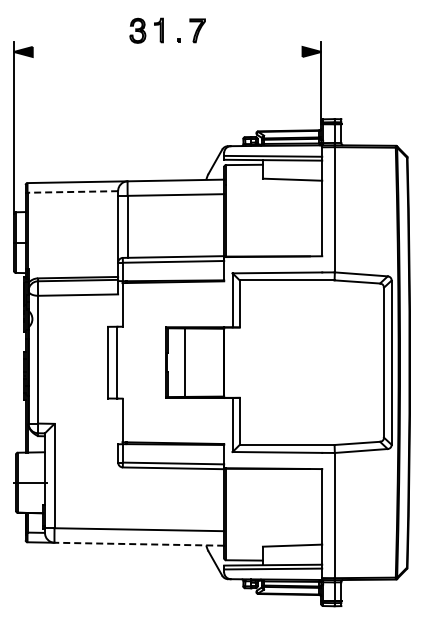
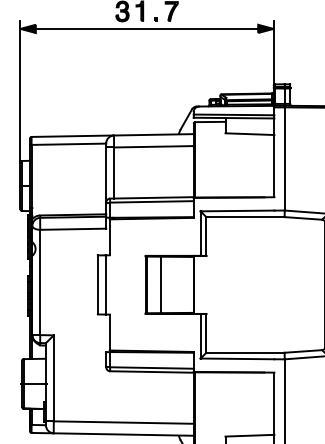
line: (167, 51) -> (146, 28), added
line: (72, 191) -> (68, 143), dashed -> solid
line: (139, 544) -> (123, 434), dashed -> solid

